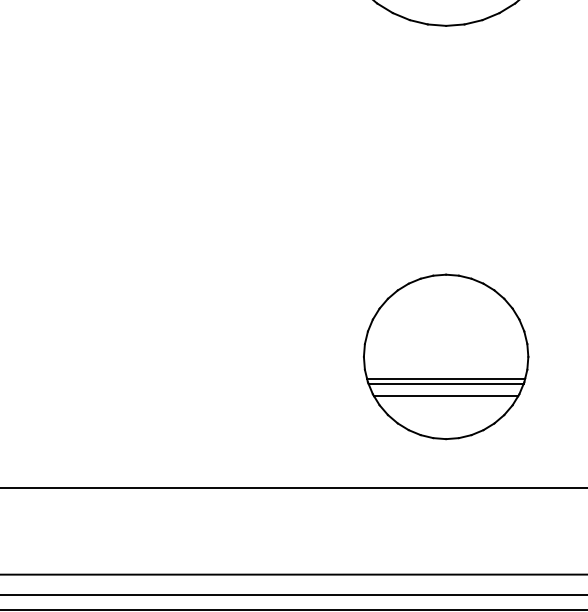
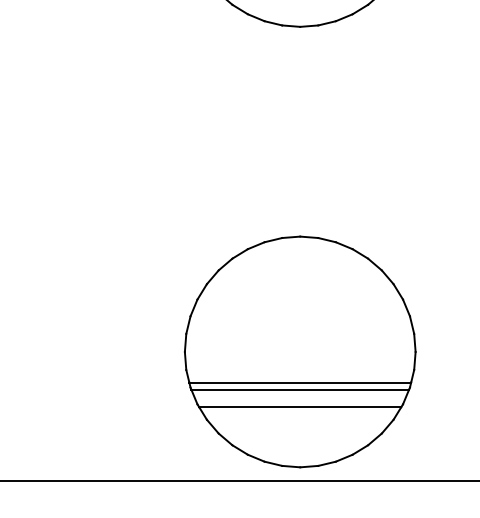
part: (445, 356) -> (299, 351), size x1.43

